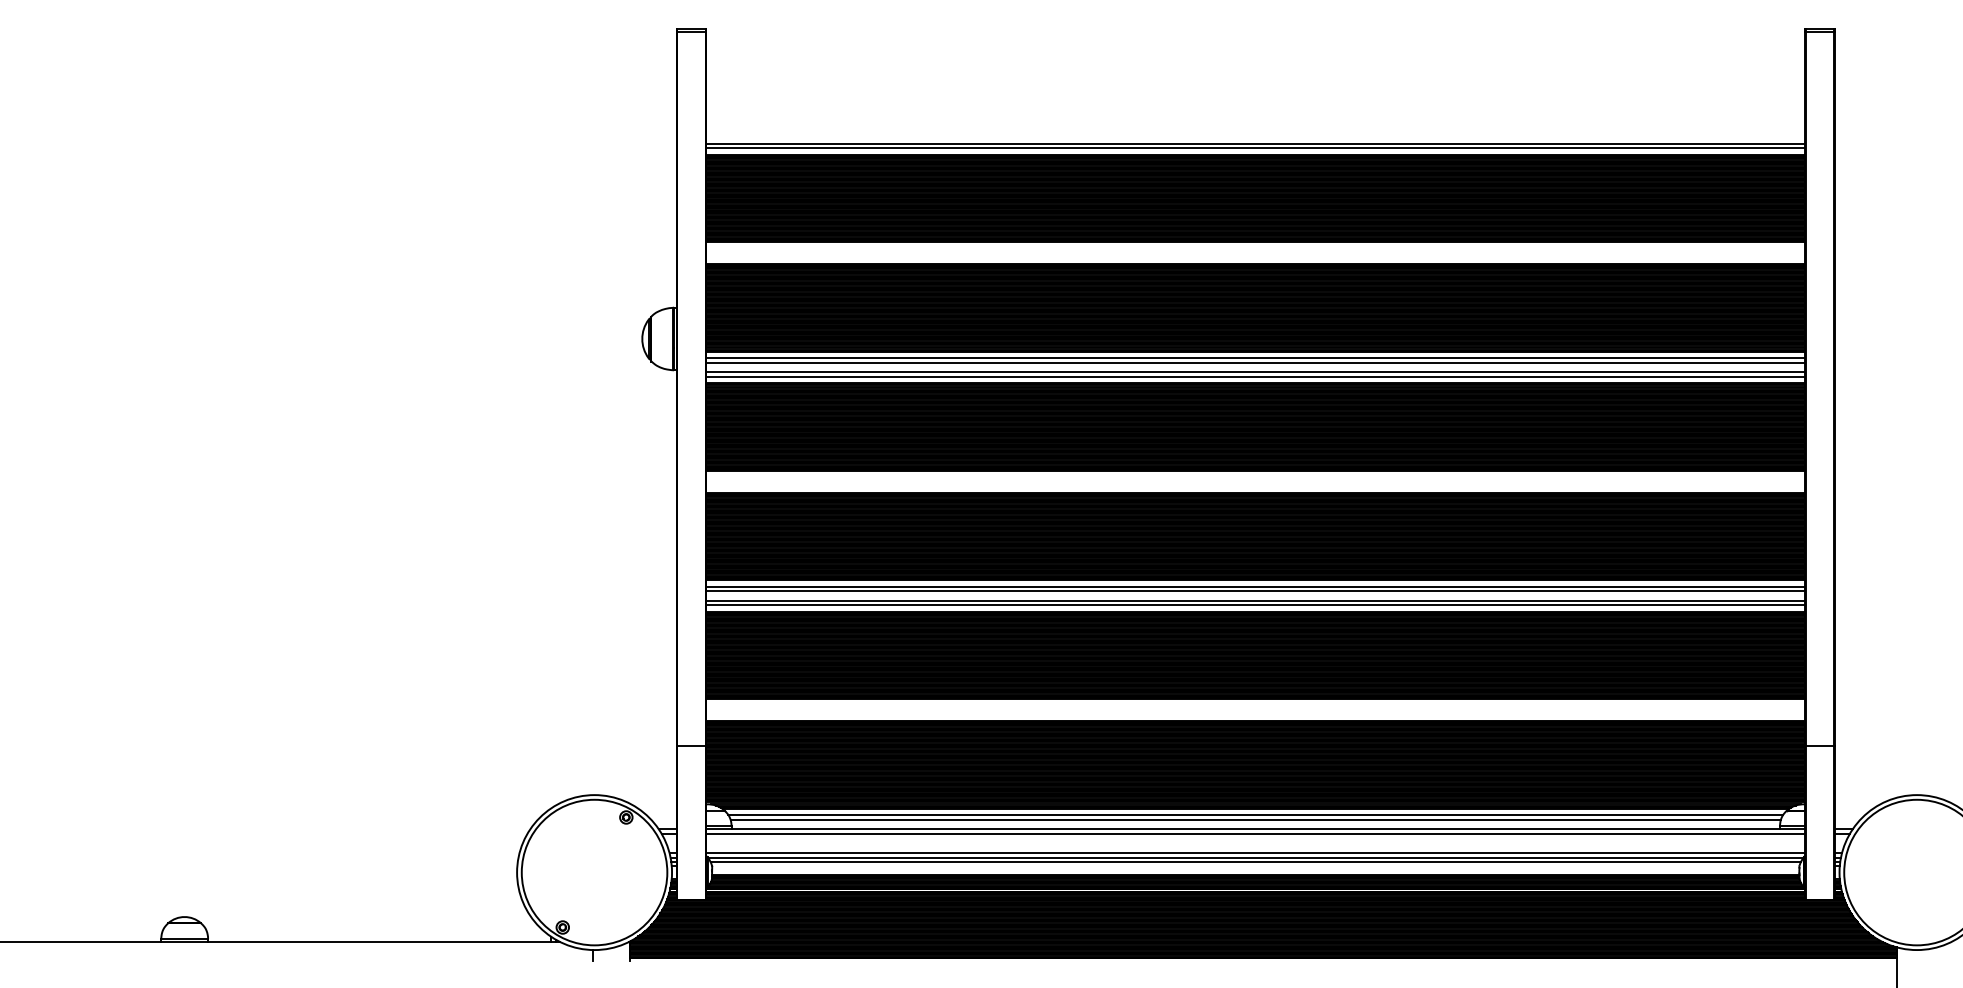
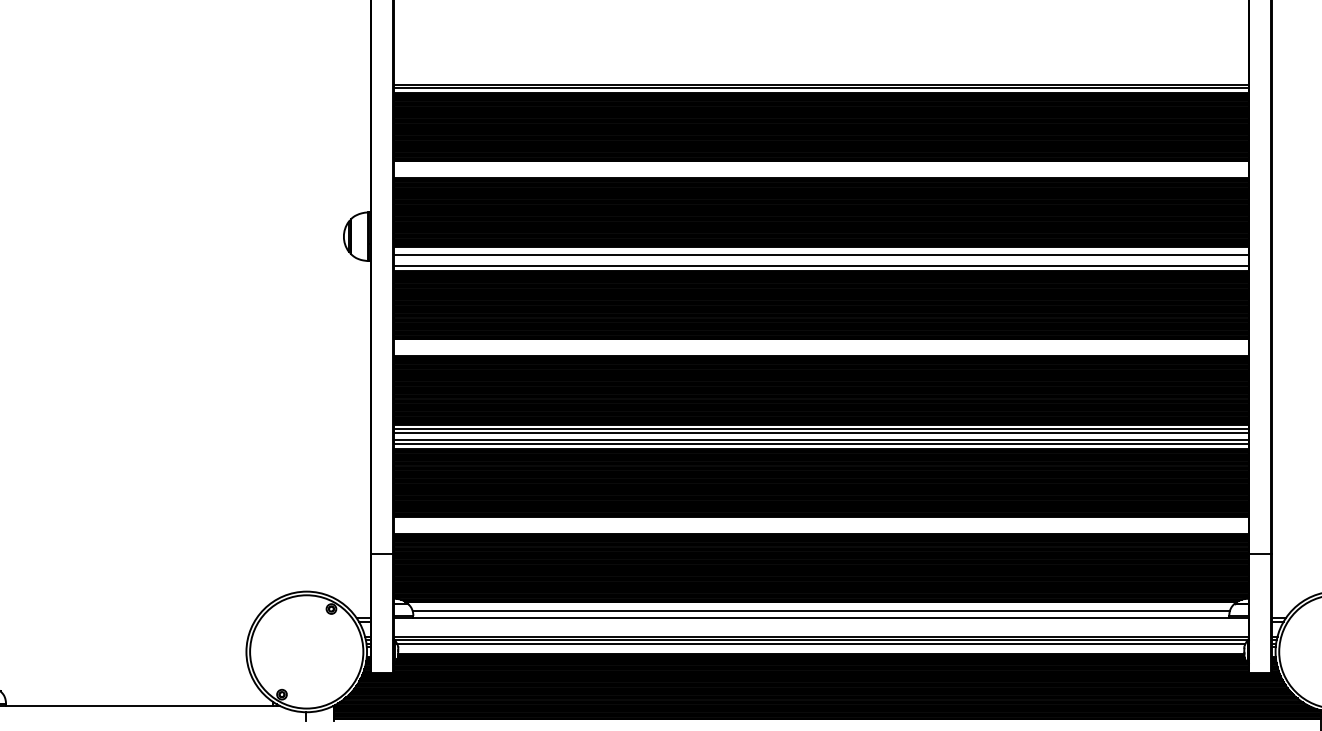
line: (1255, 358) -> (821, 251), removed
line: (1255, 372) -> (821, 262), removed
line: (1255, 815) -> (821, 607), removed
line: (1255, 834) -> (821, 622), removed

